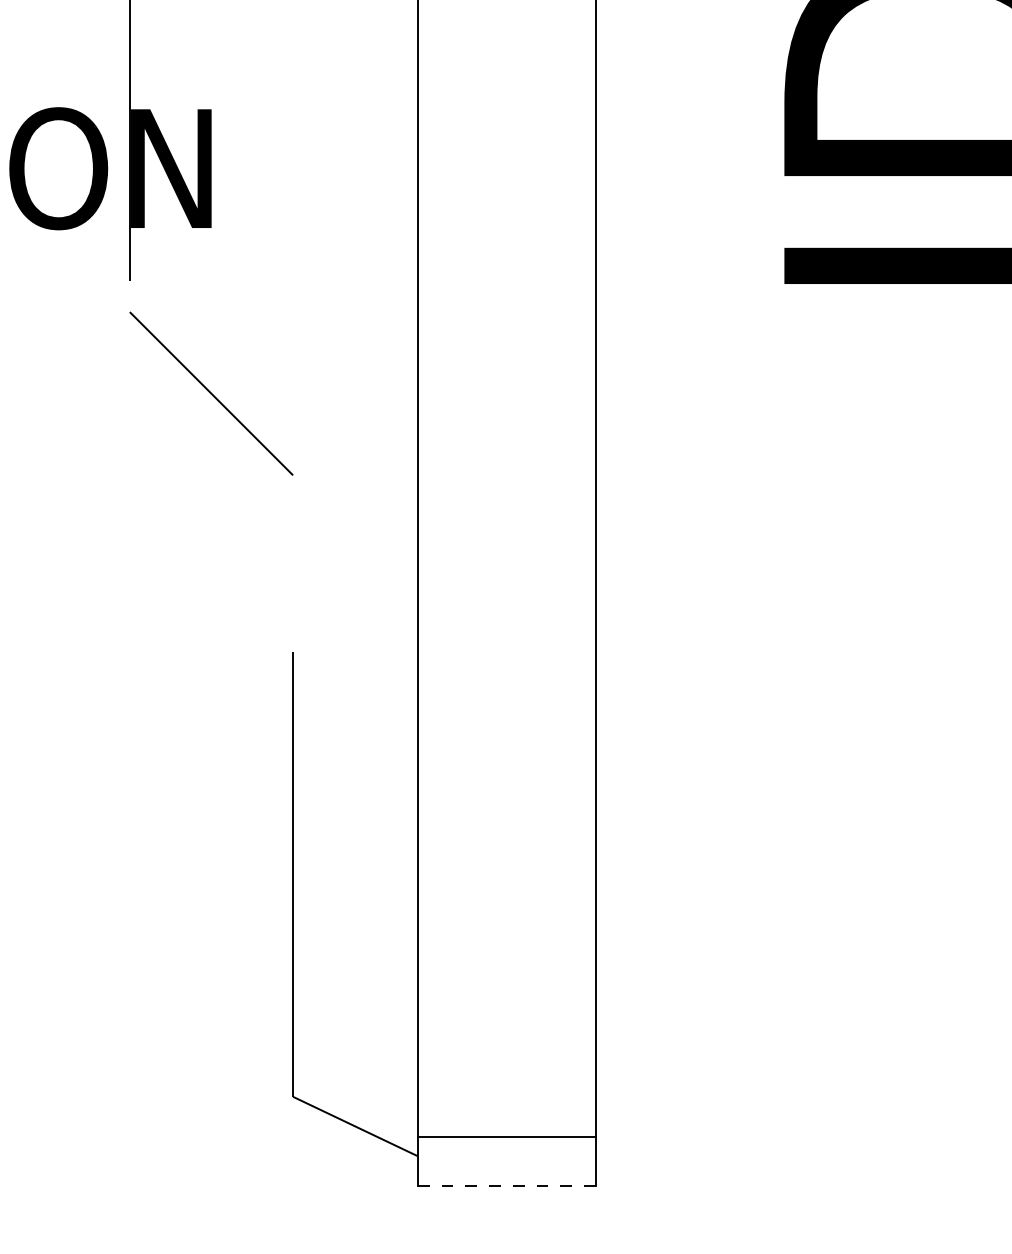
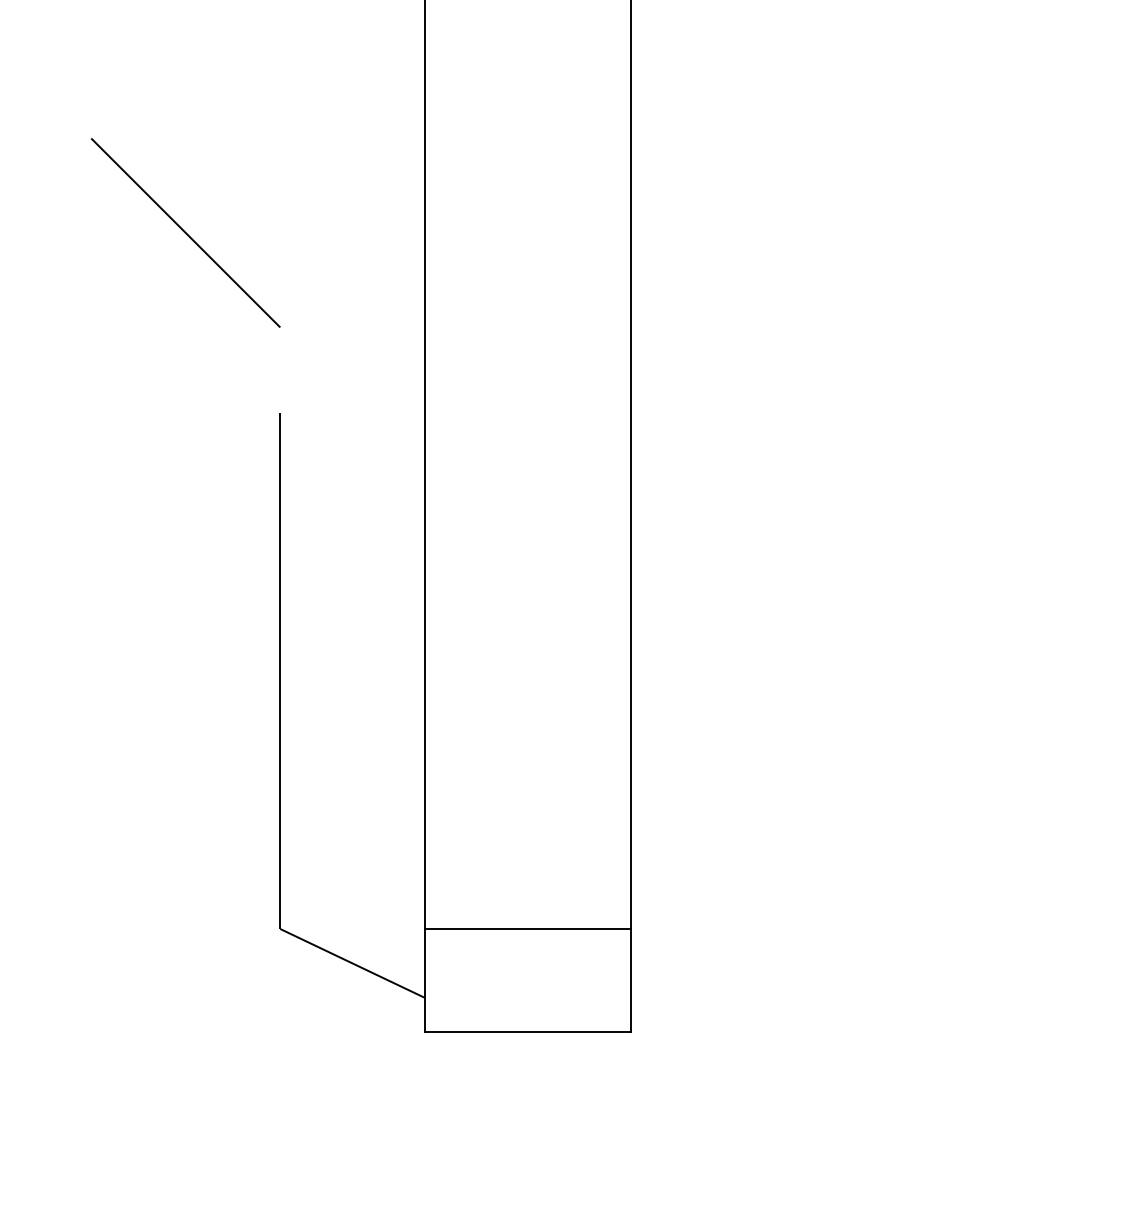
line: (211, 393) -> (185, 232), moved
line: (506, 1136) -> (527, 928), moved
line: (506, 1185) -> (527, 1031), dashed -> solid

